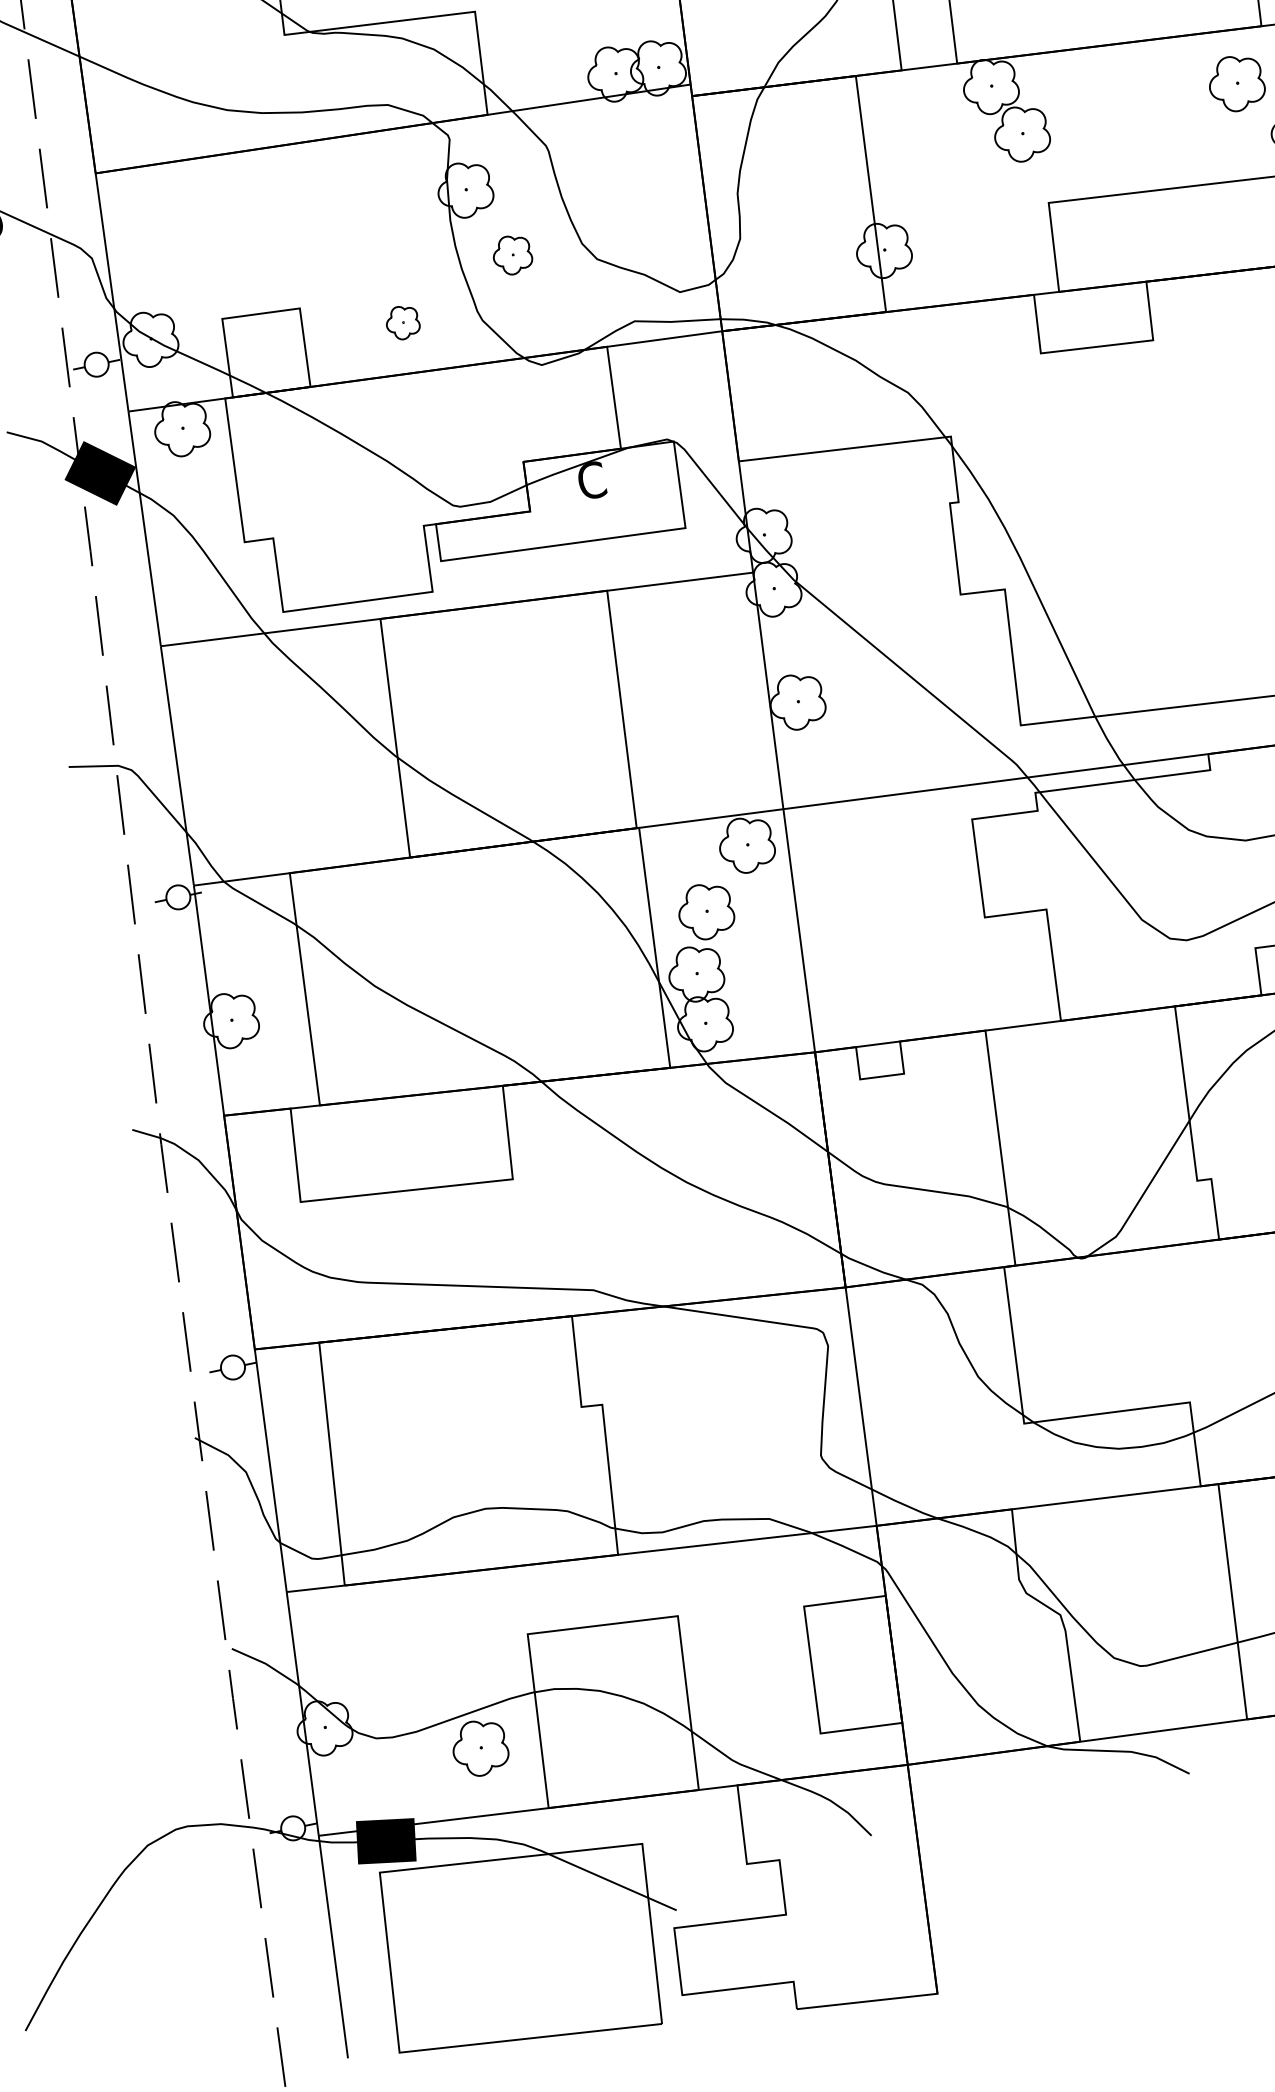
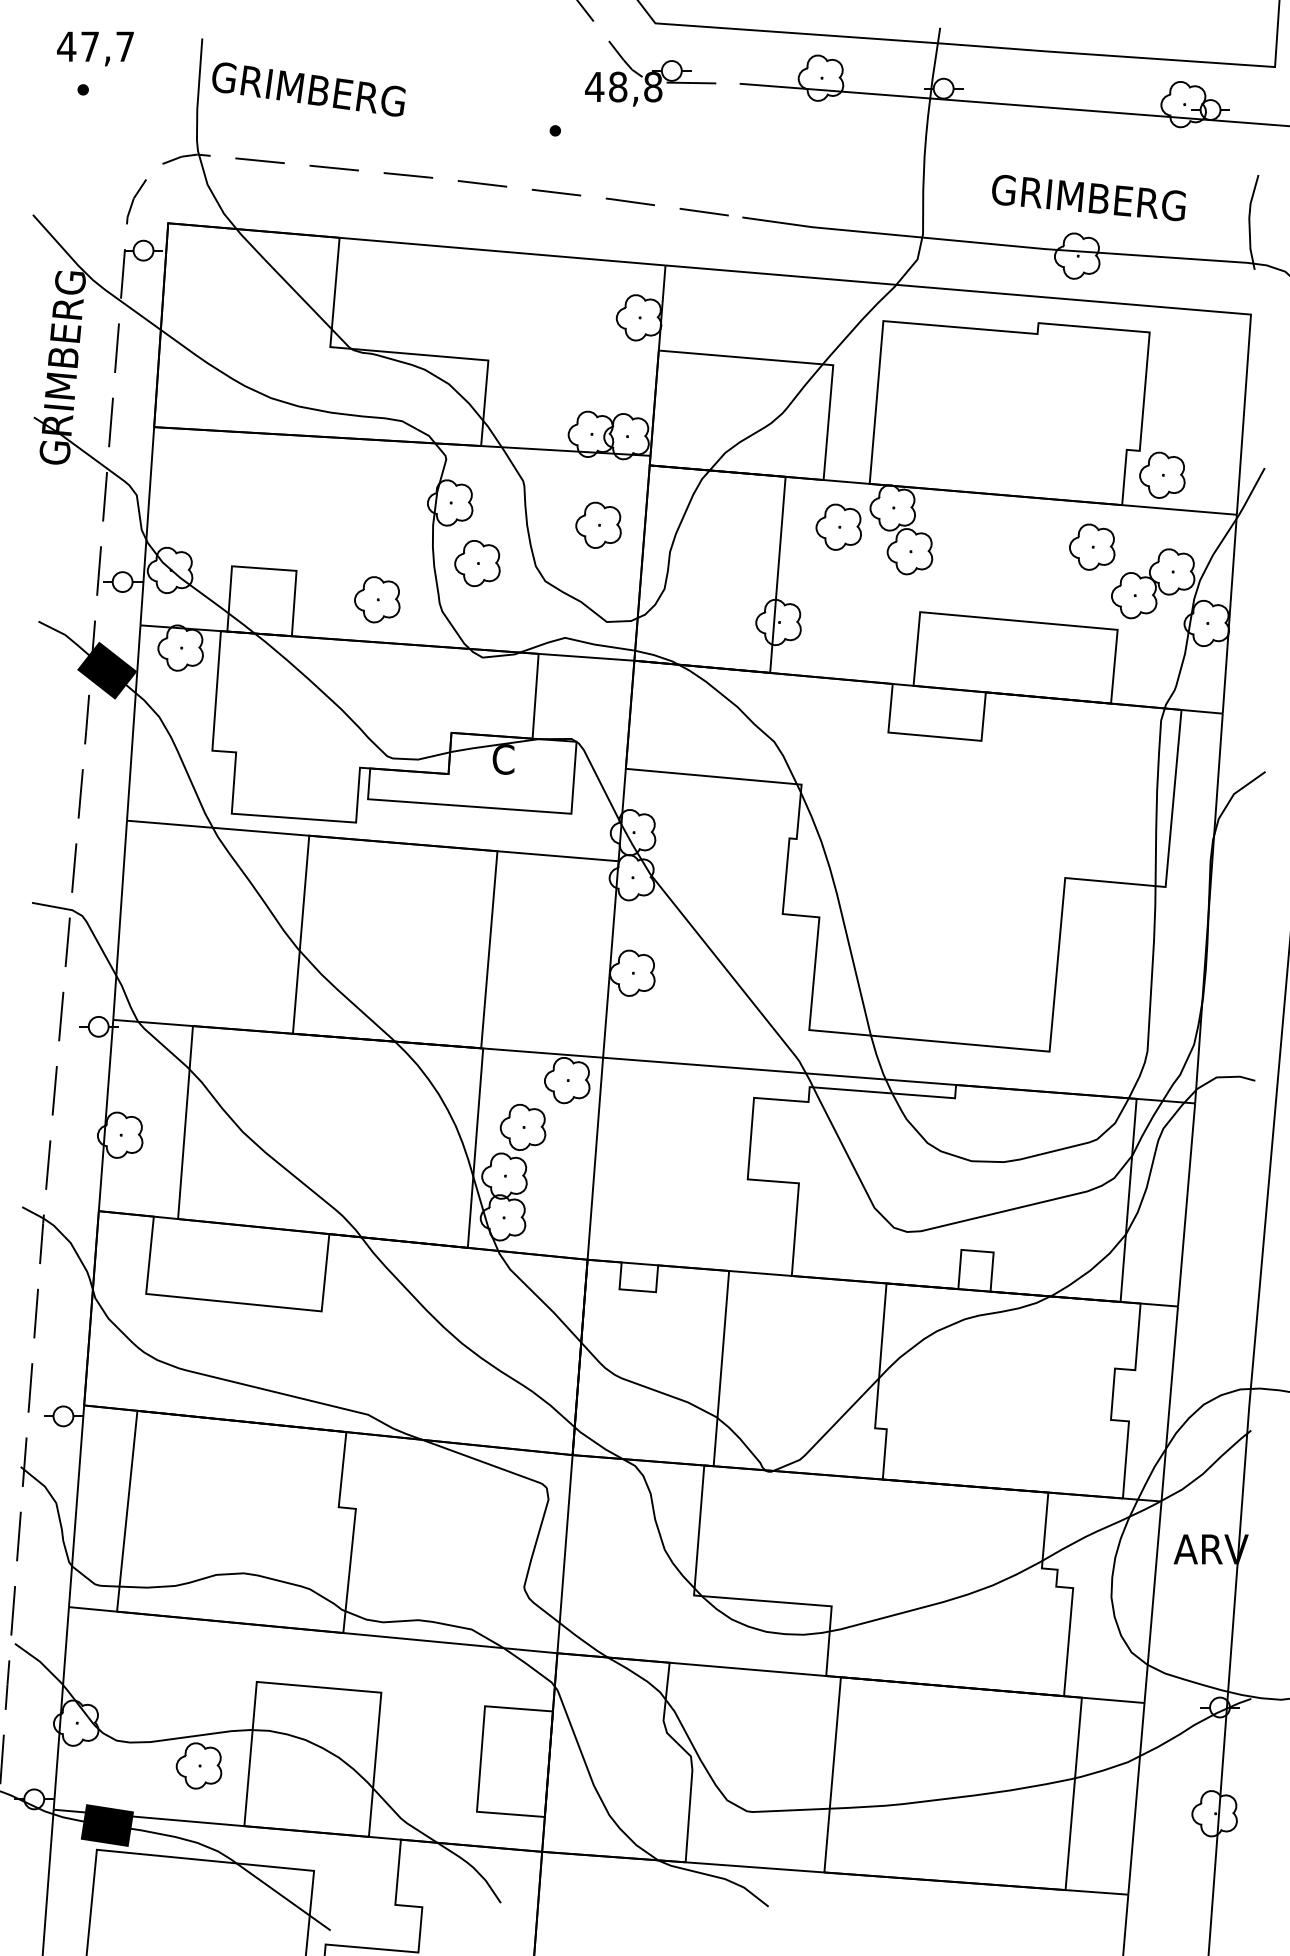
part: (930, 121) -> (838, 526), added
part: (646, 178) -> (598, 524), added
part: (512, 254) -> (477, 563), size x1.43
part: (402, 322) -> (377, 599), size x1.67

